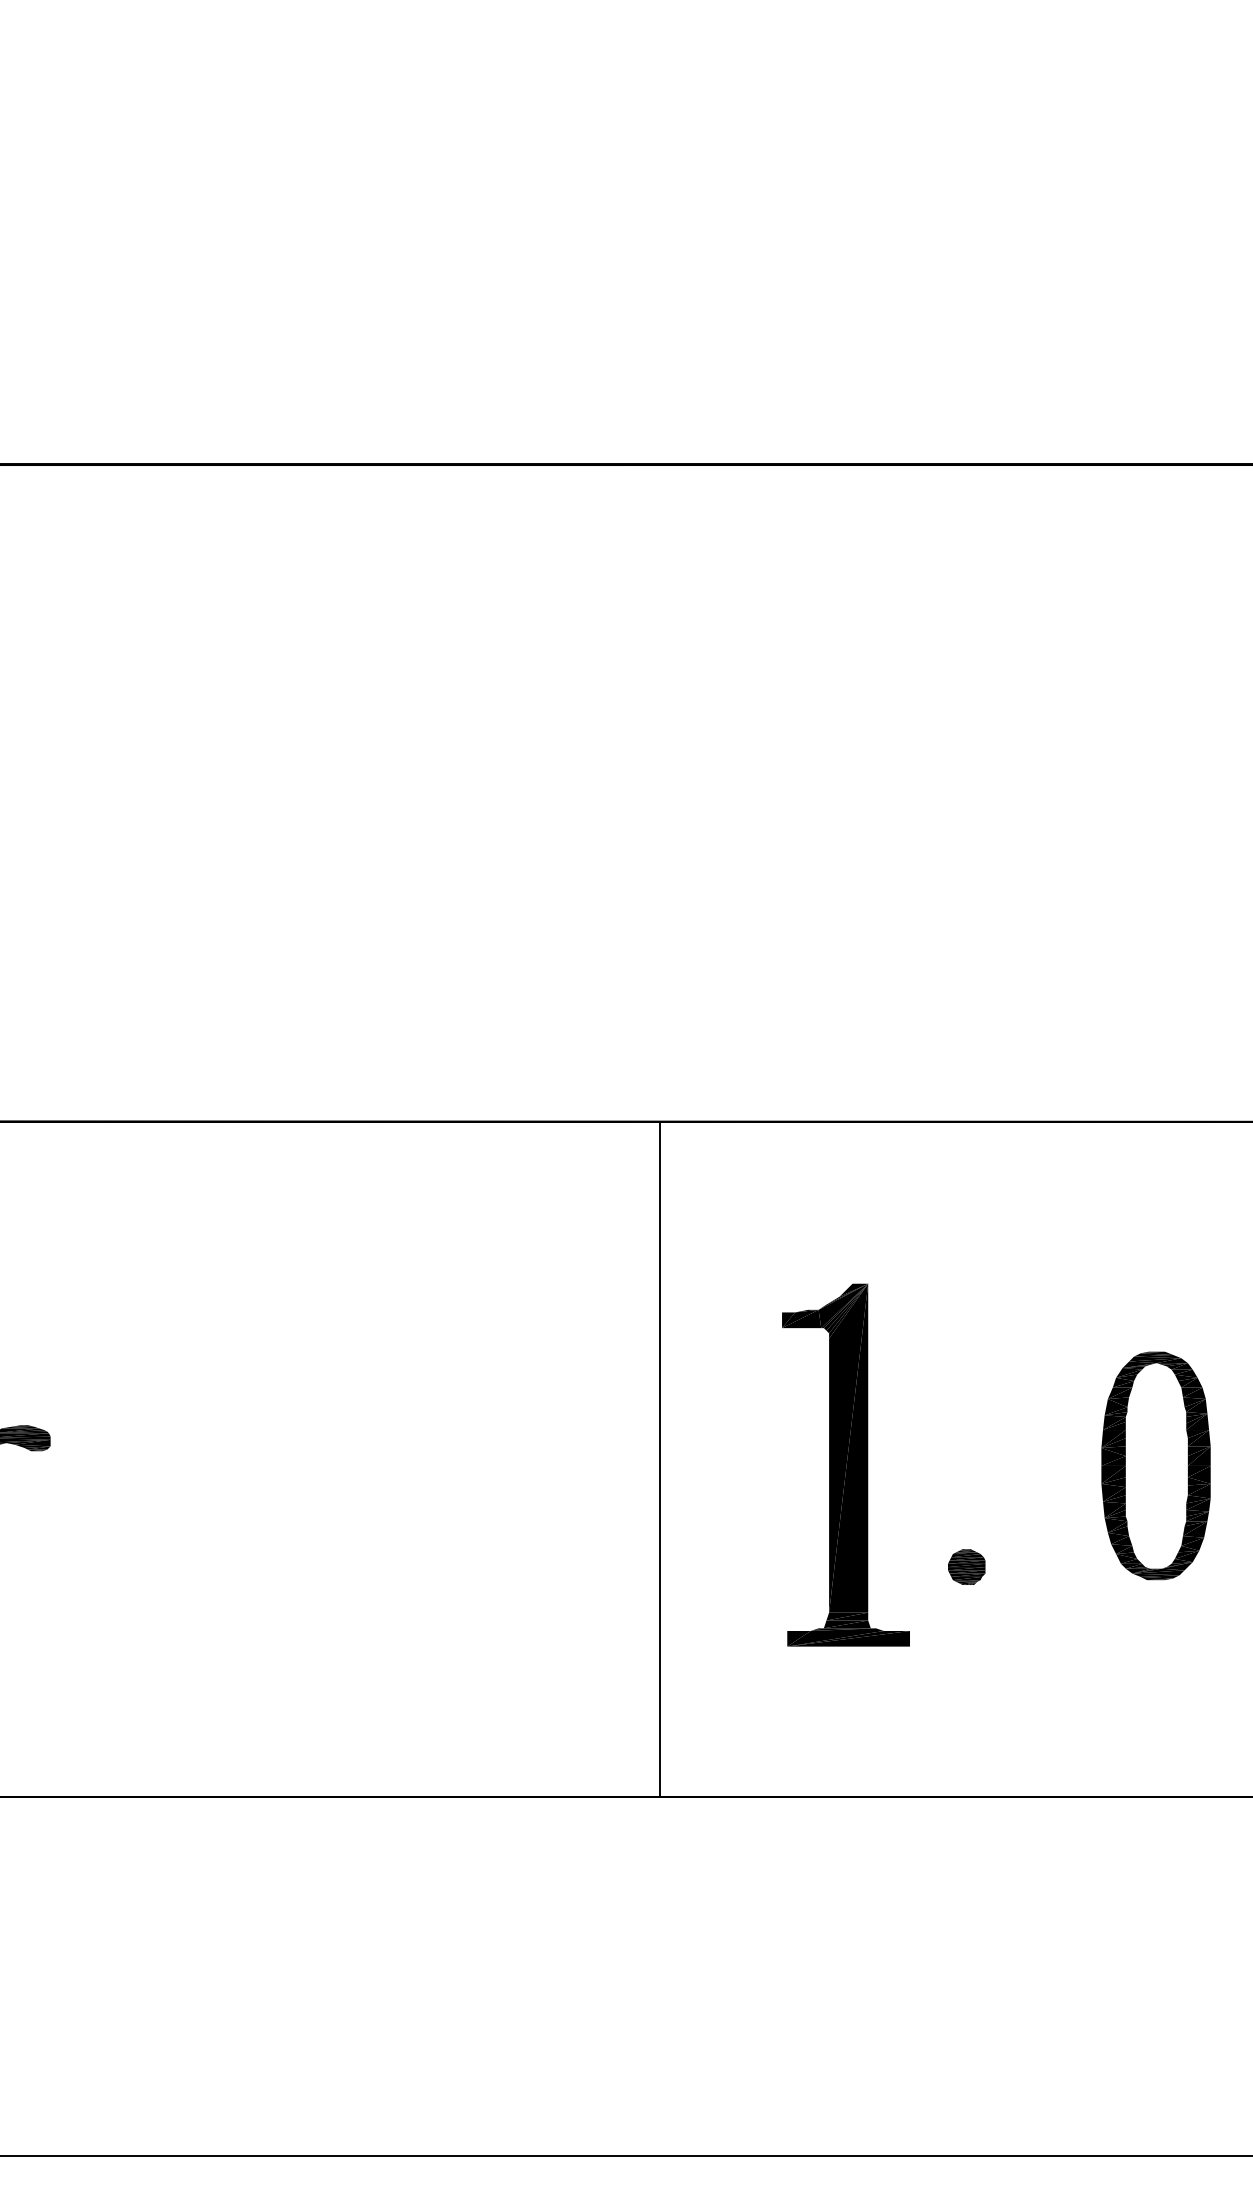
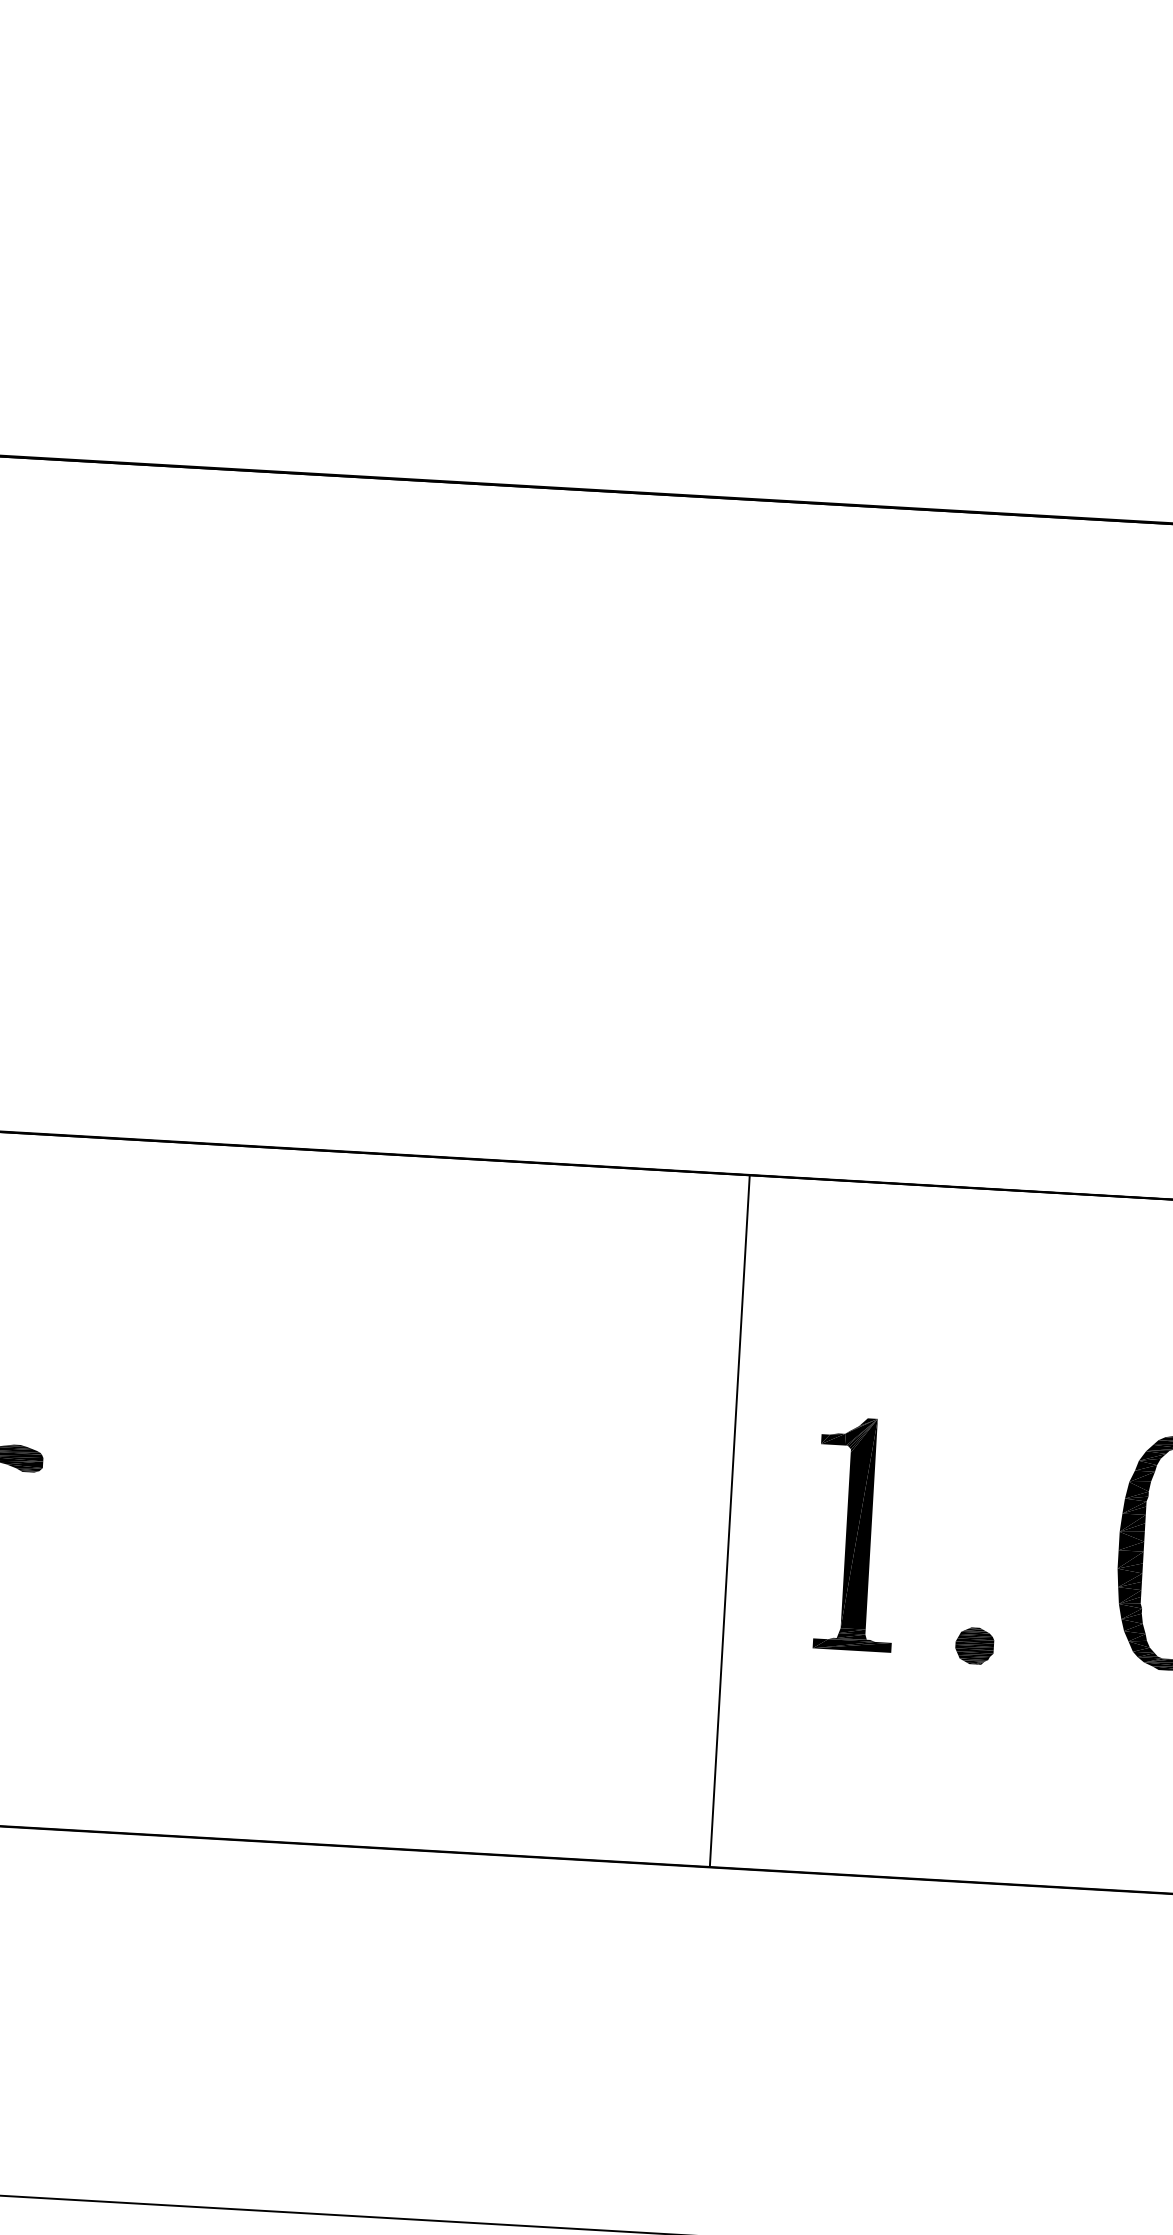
line: (659, 1458) -> (729, 1520), moved
part: (845, 1464) -> (856, 1533), size x0.62

